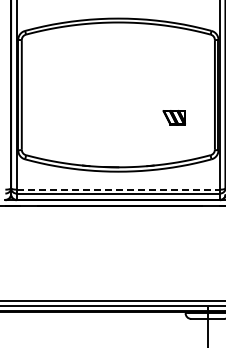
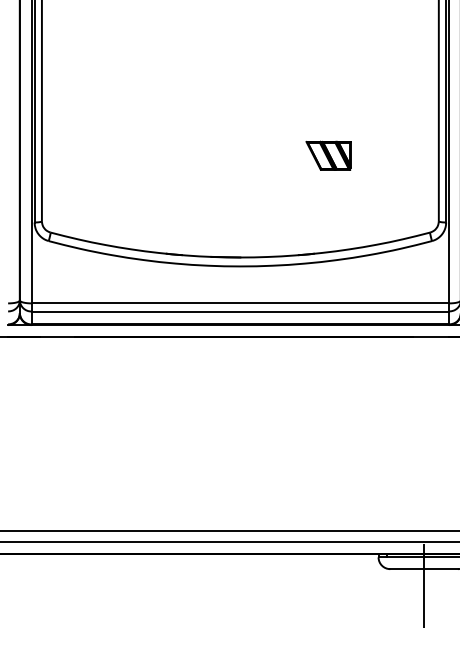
part: (173, 117) -> (326, 155), moved
line: (118, 189) -> (240, 303), dashed -> solid

